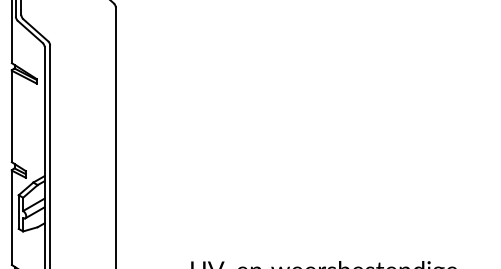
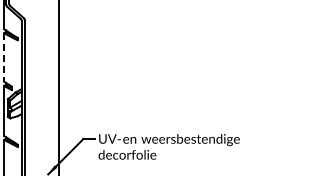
line: (12, 116) -> (4, 57), solid -> dashed

